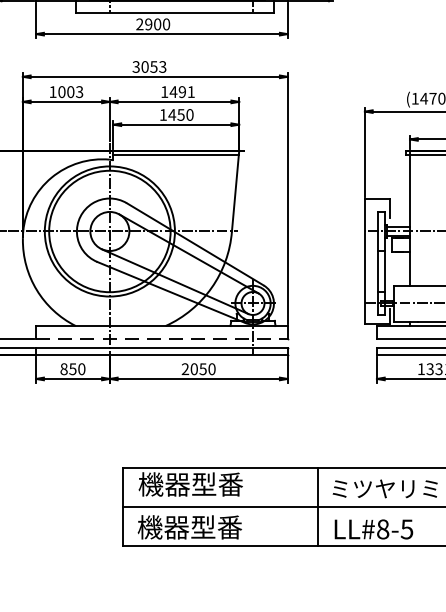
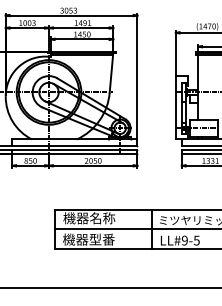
line: (161, 338) -> (74, 145), dashed -> solid
text: (217, 484) -> (102, 218), 機器型番 -> 機器名称
text: (382, 529) -> (184, 240), LL#8-5 -> LL#9-5

